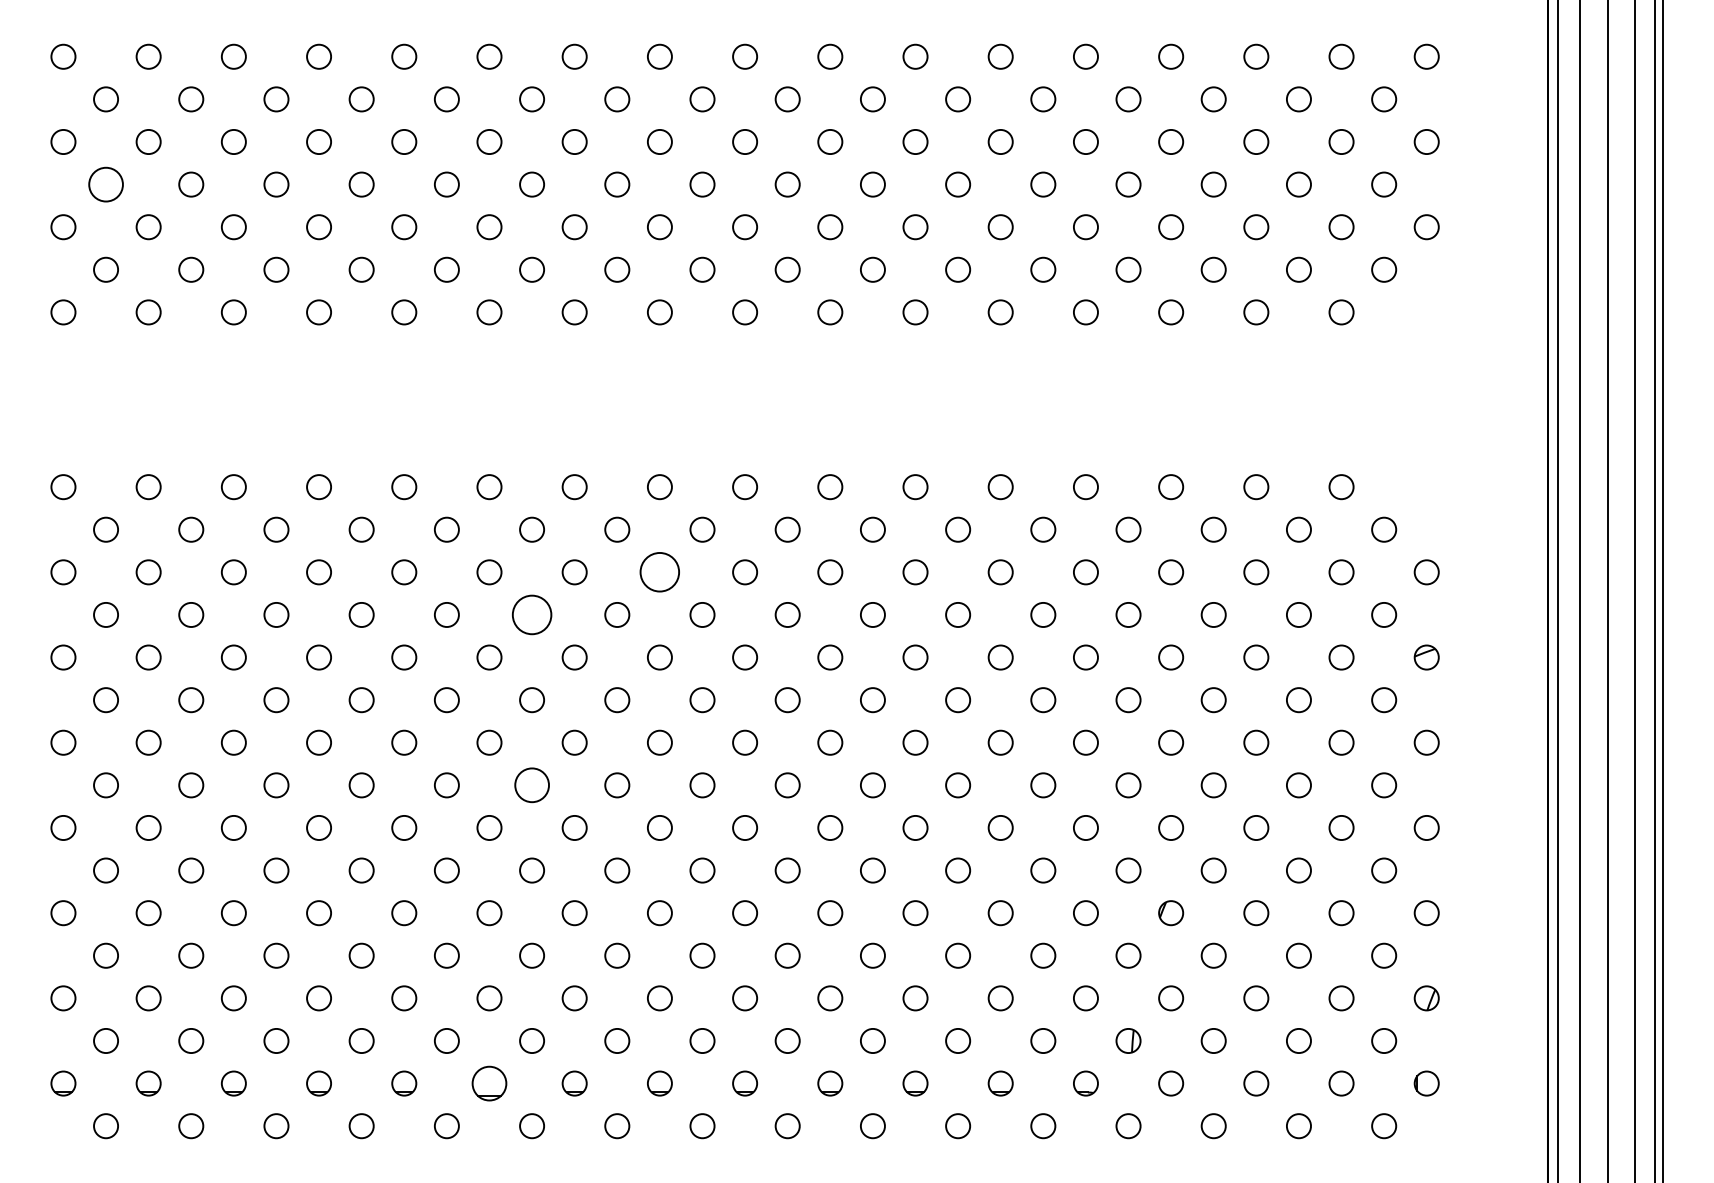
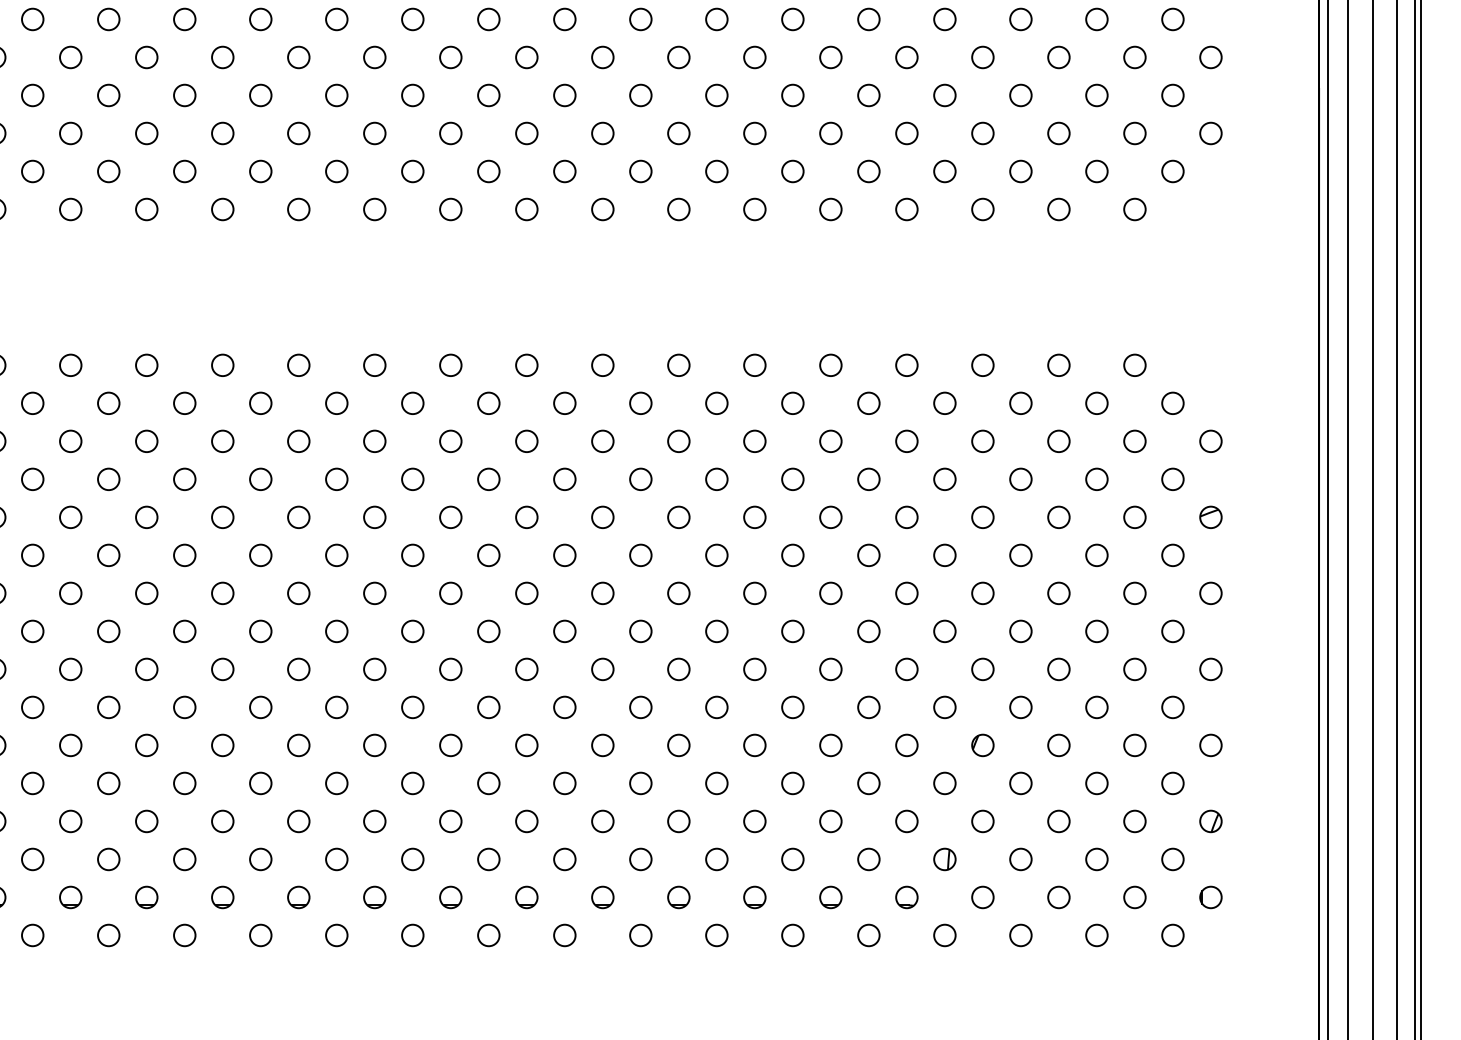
circle: (105, 184) -> (32, 95), size x0.71
circle: (659, 572) -> (526, 441), size x0.62
circle: (532, 614) -> (413, 478), size x0.62
circle: (531, 785) -> (412, 631), size x0.71
part: (489, 1083) -> (374, 897), size x0.71

